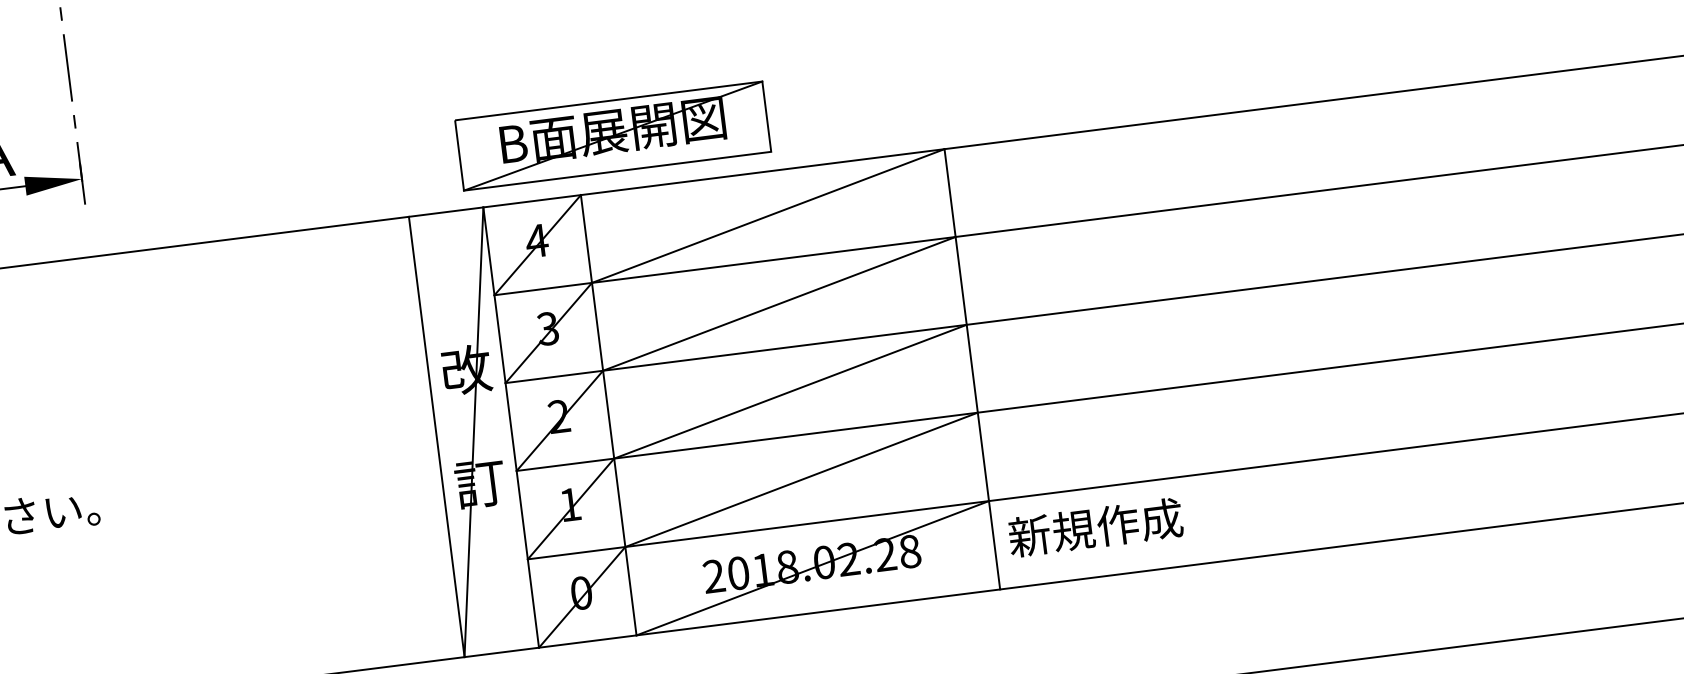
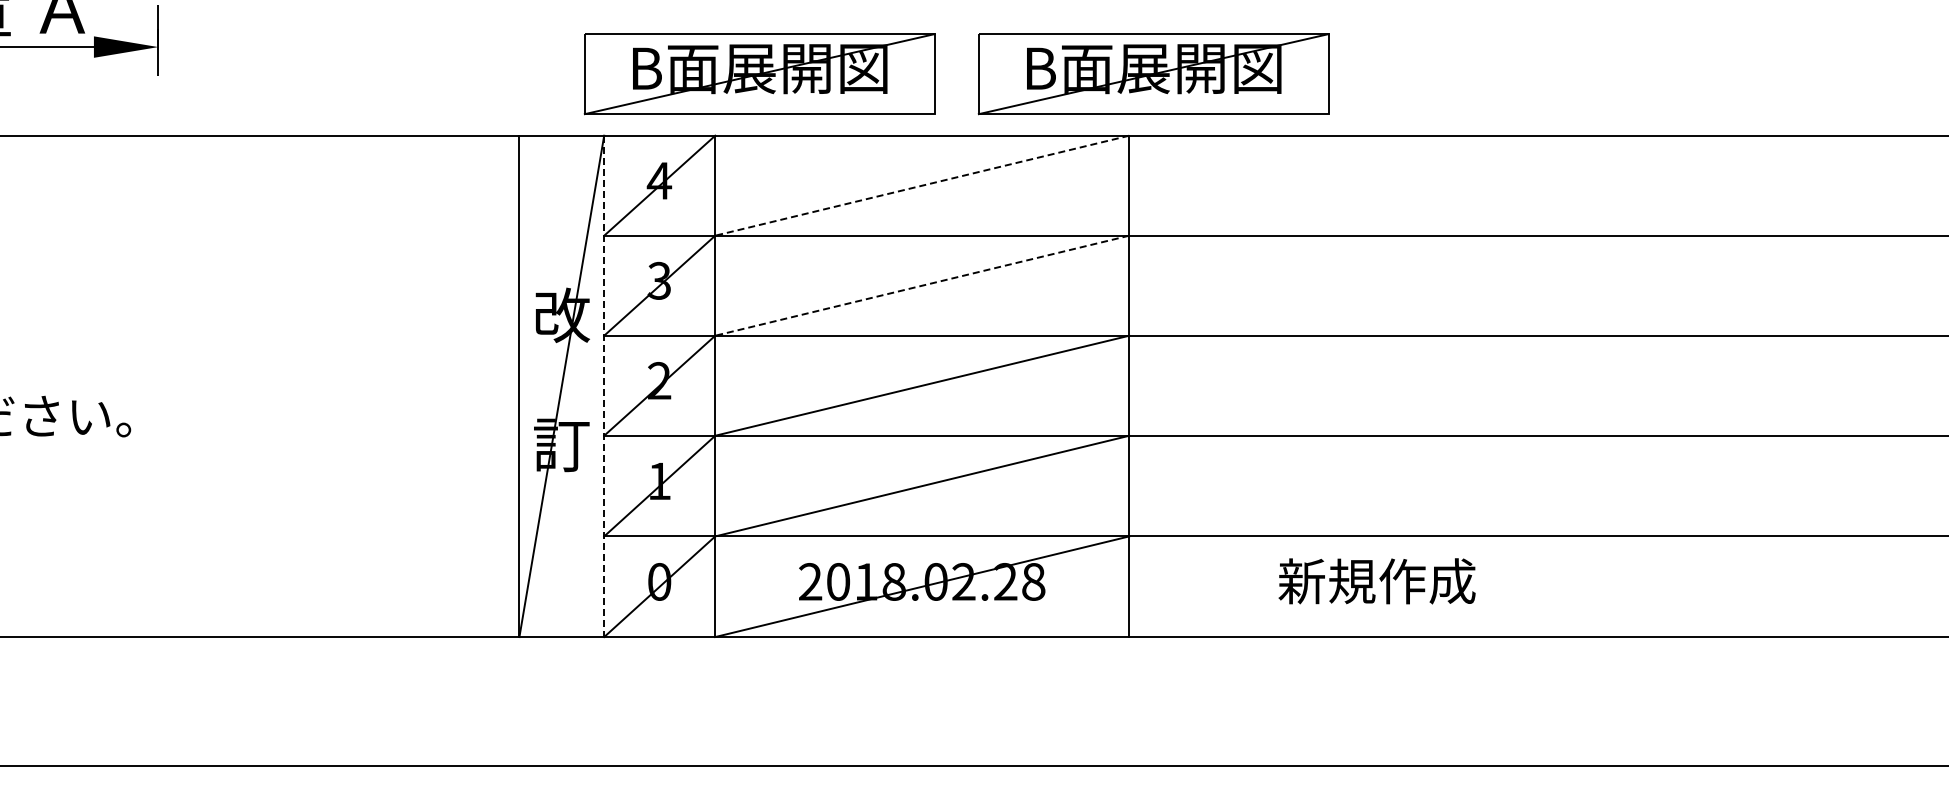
part: (958, 92) -> (1153, 74), added
line: (768, 215) -> (922, 185), solid -> dashed
line: (779, 303) -> (922, 285), solid -> dashed
line: (511, 427) -> (604, 386), solid -> dashed
text: (1095, 527) -> (1376, 581), moved

